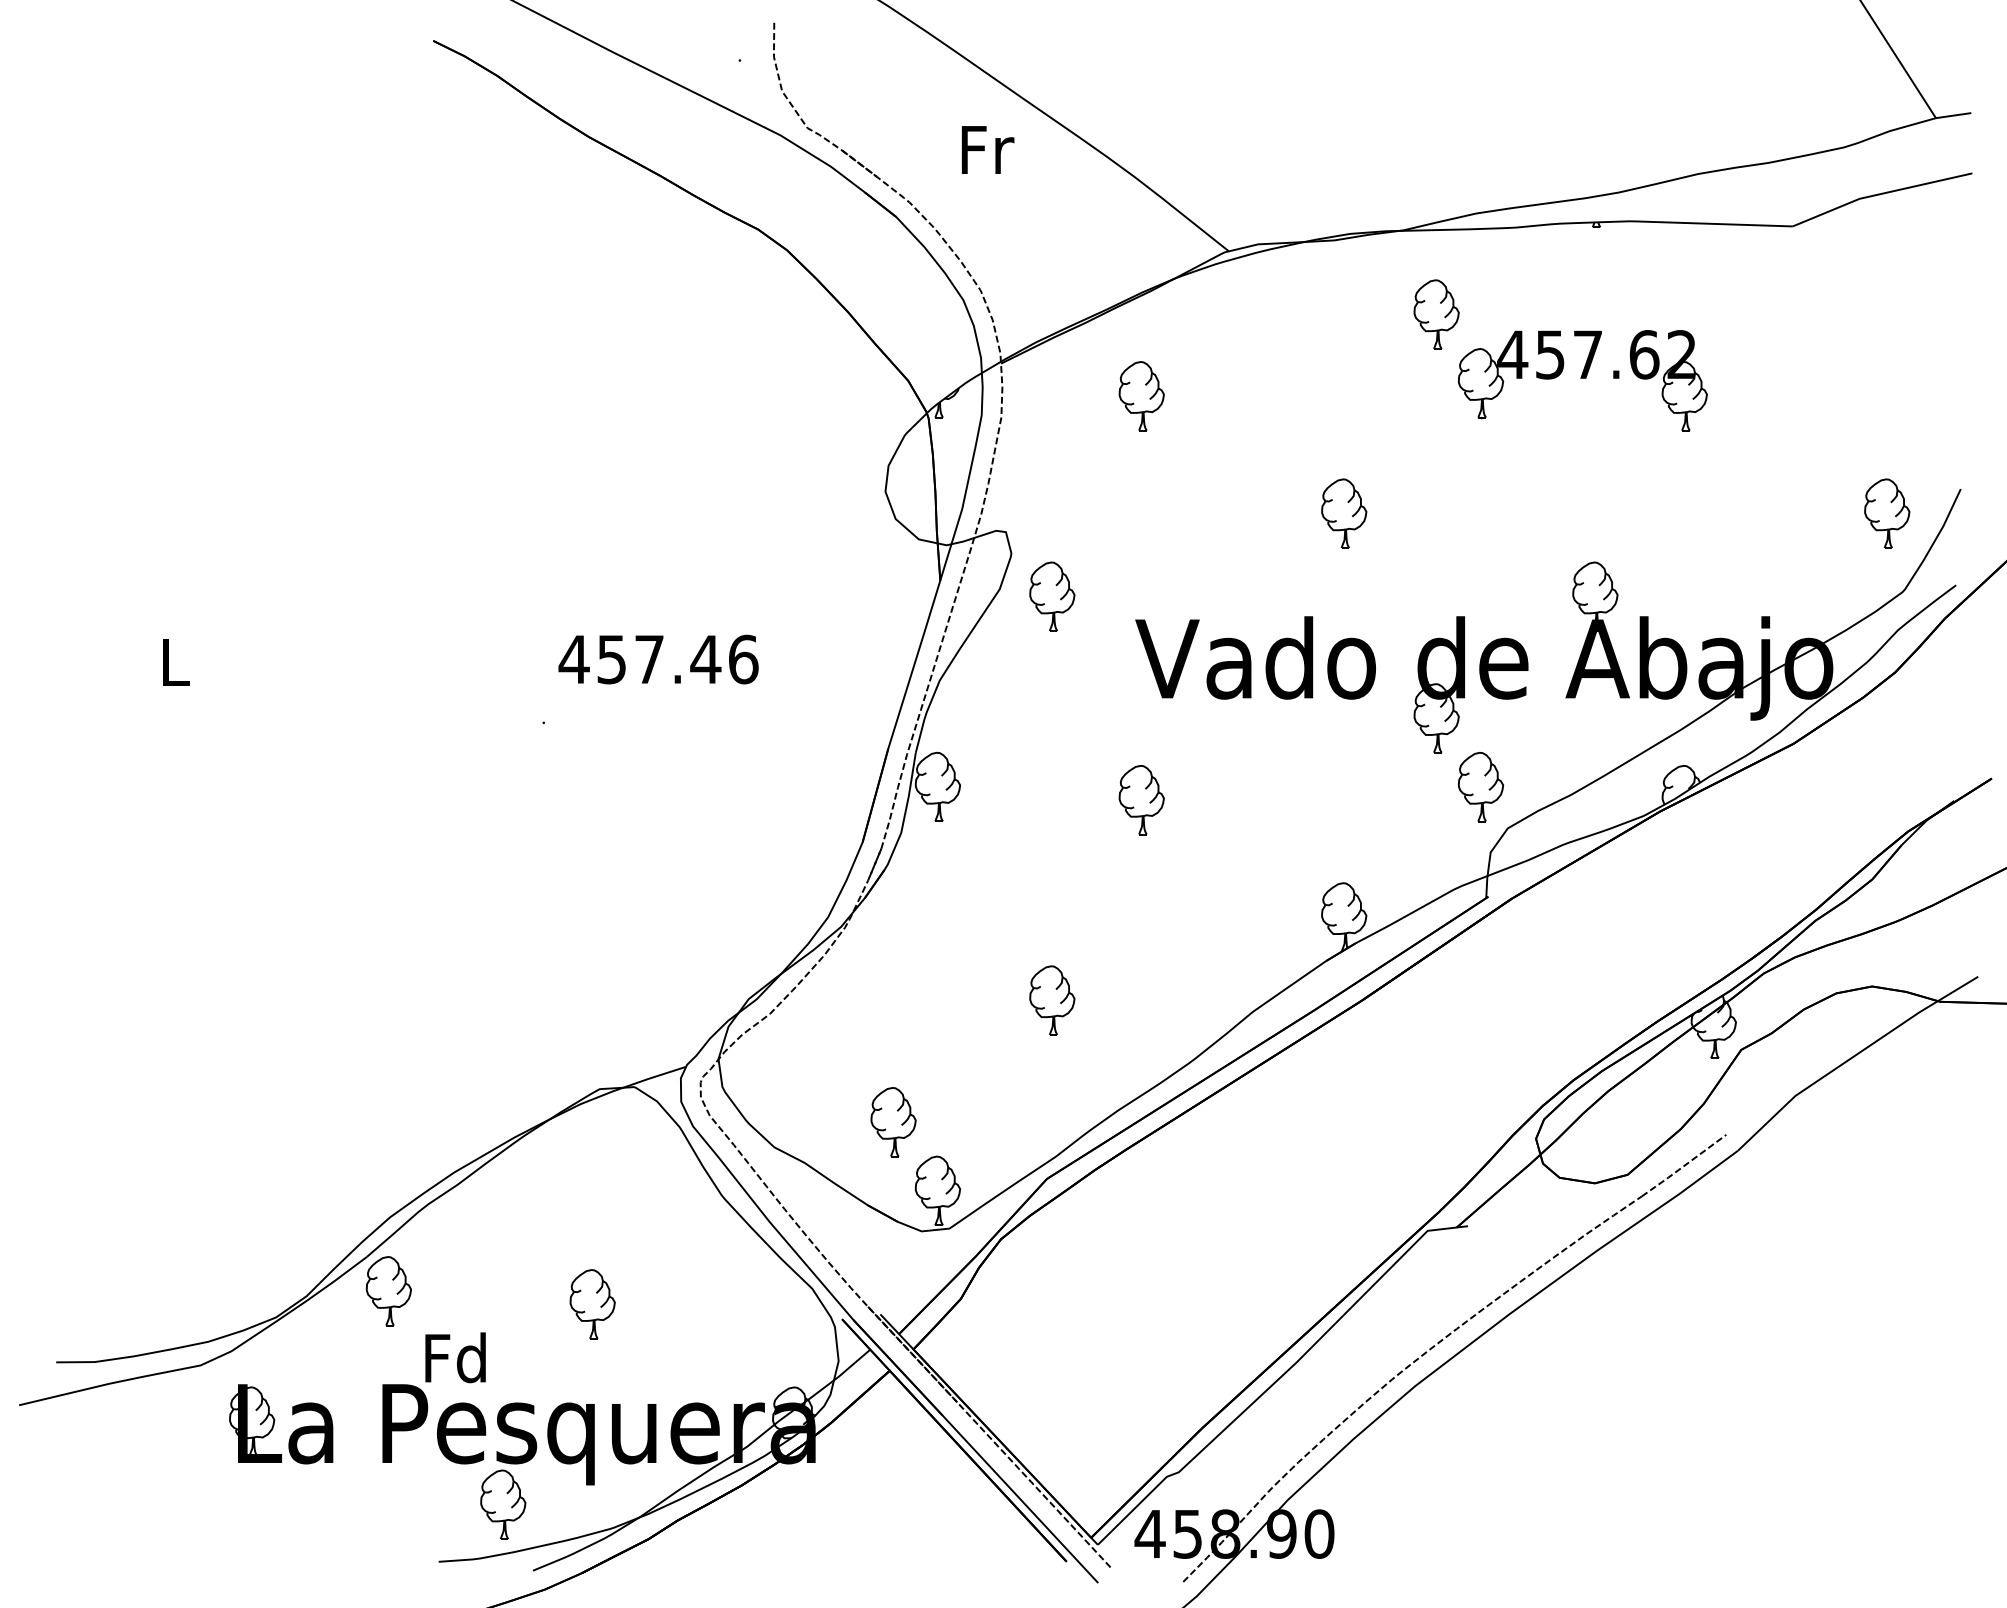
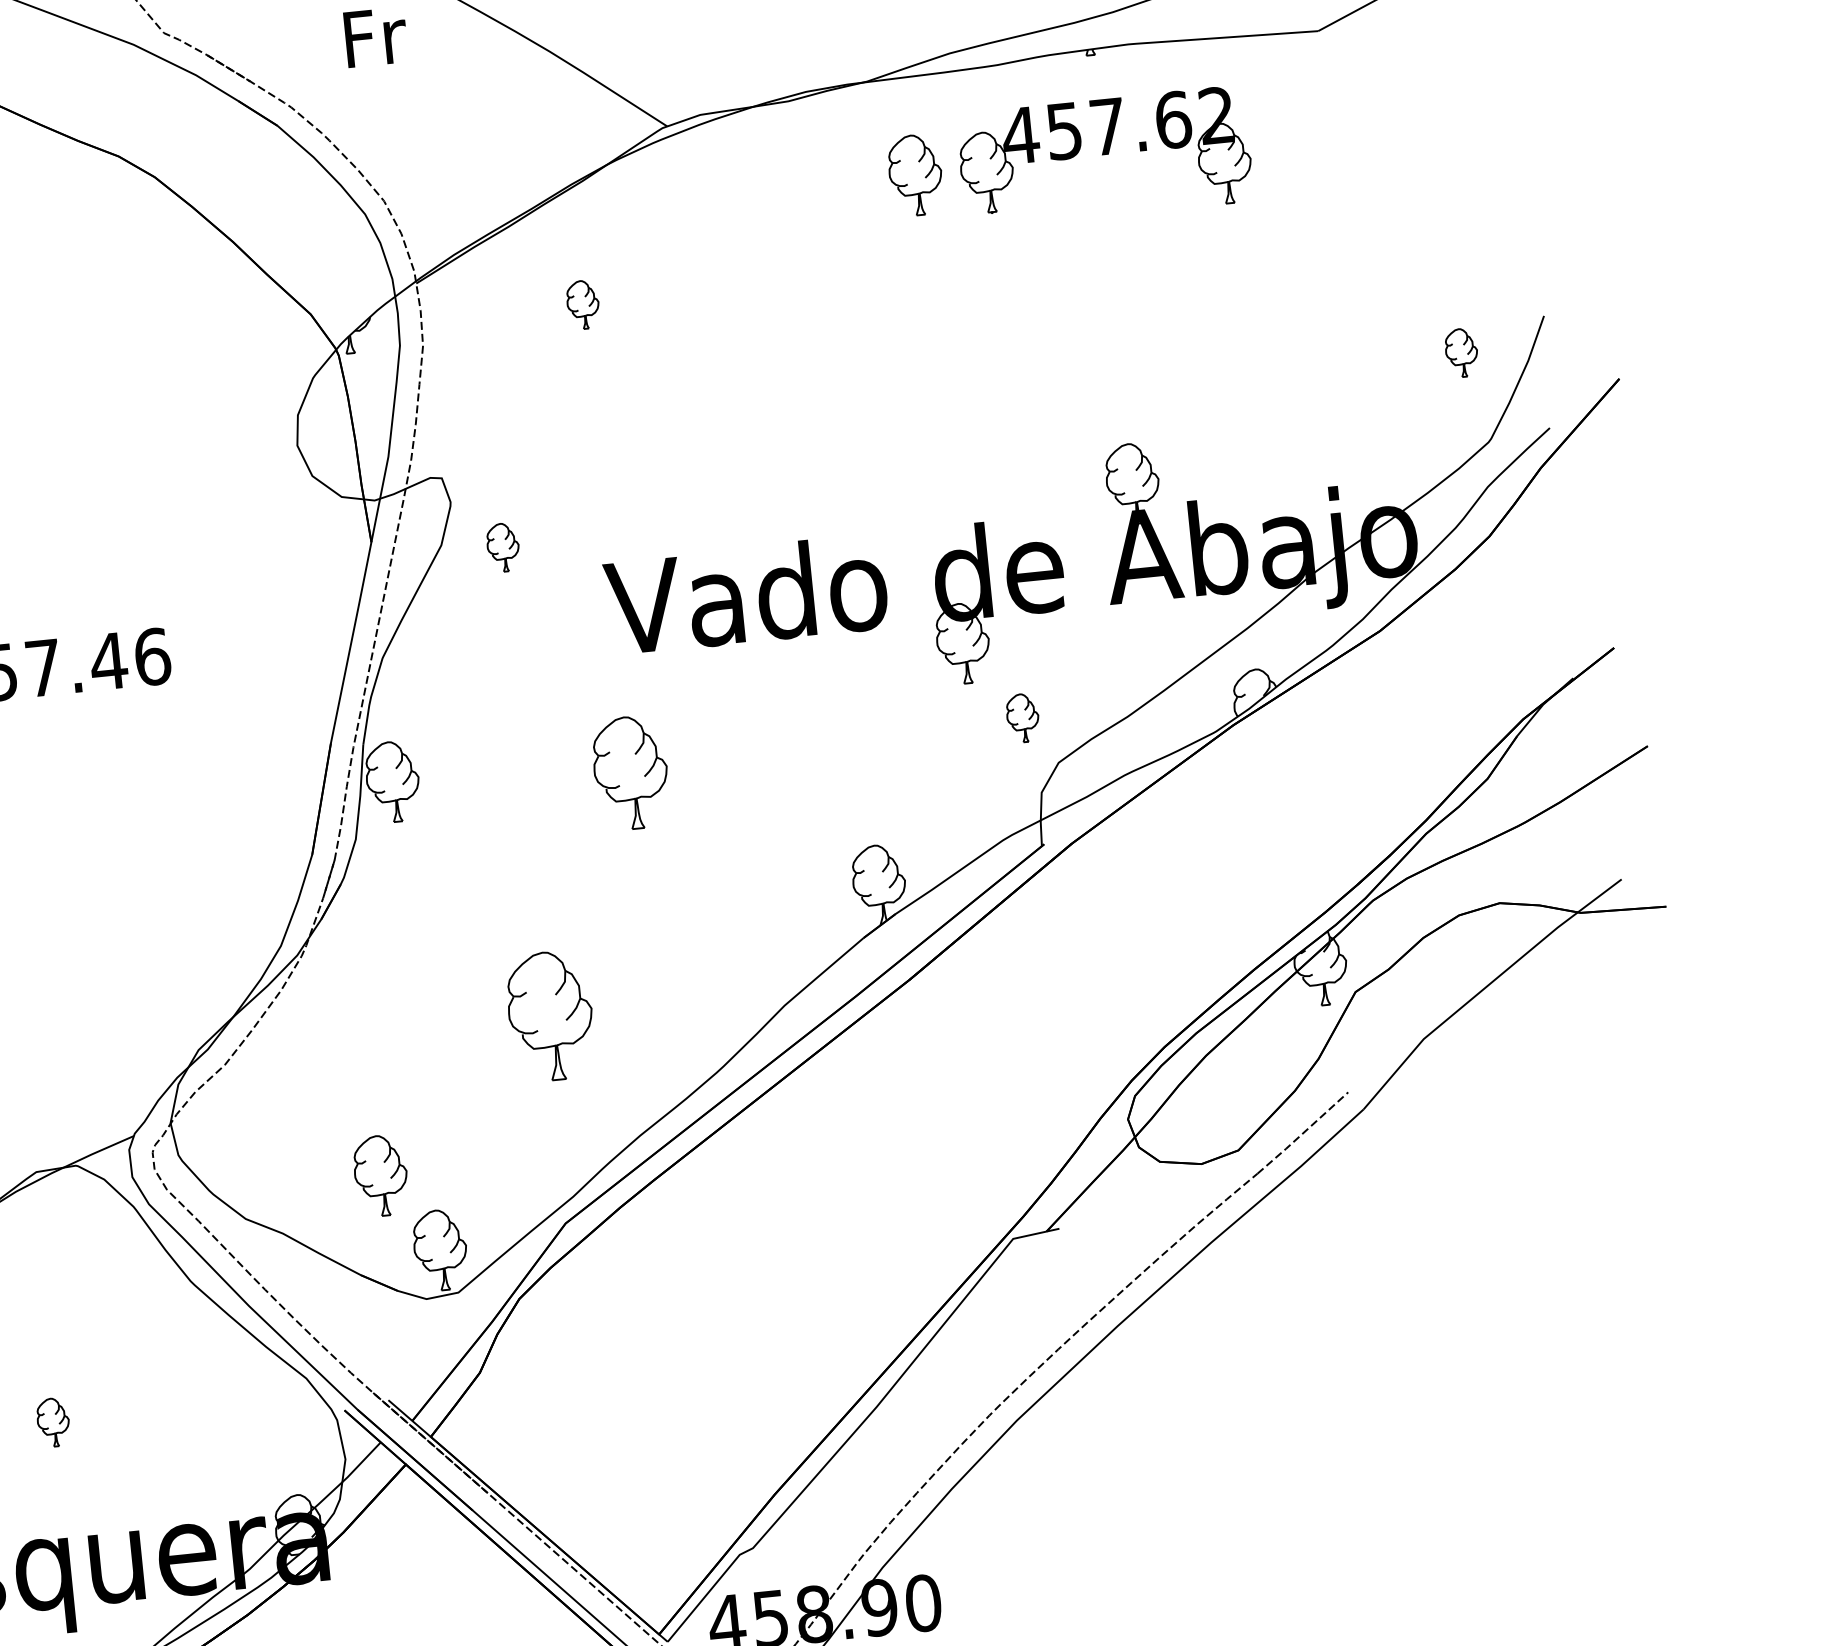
part: (1582, 380) -> (1104, 157), moved
part: (1141, 396) -> (583, 305), size x0.6
part: (1344, 513) -> (832, 416), removed
part: (1887, 513) -> (1461, 352), size x0.6
part: (1052, 596) -> (503, 547), size x0.6
part: (1481, 787) -> (1023, 718), size x0.6
part: (1141, 800) -> (630, 773), size x1.4
part: (1052, 1000) -> (550, 1015), size x1.6
part: (592, 1304) -> (53, 1422), size x0.6

